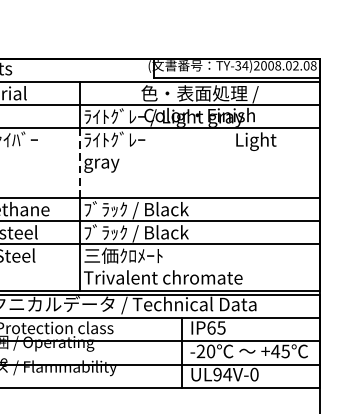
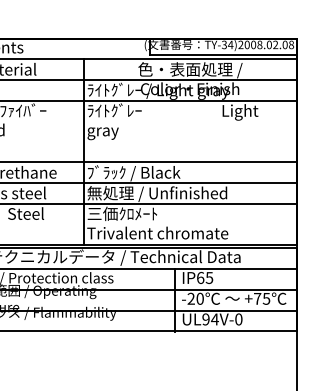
line: (79, 163) -> (83, 131), dashed -> solid
text: (162, 232) -> (157, 193), ﾌﾞﾗｯｸ / Black -> 無処理 / Unfinished
text: (275, 351) -> (257, 298), +45 -> +75

